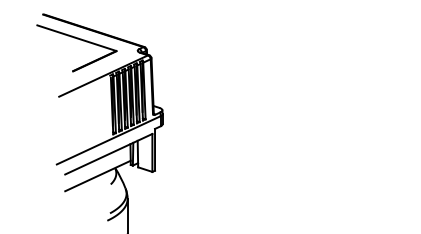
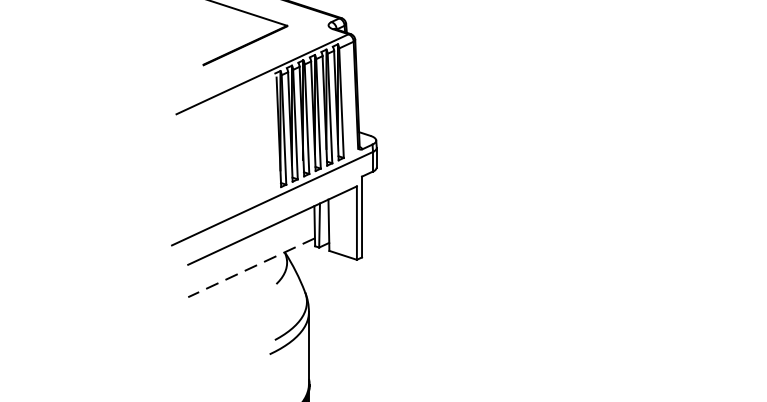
line: (97, 176) -> (250, 268), solid -> dashed

